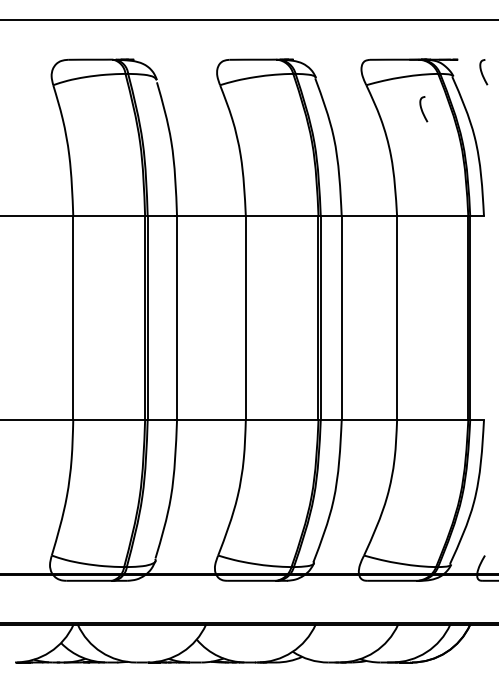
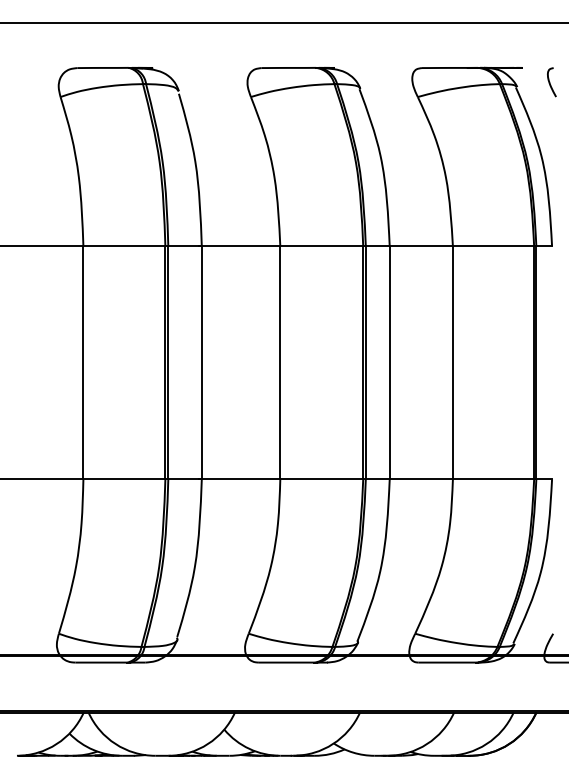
curve: (422, 109) -> (481, 124), removed

